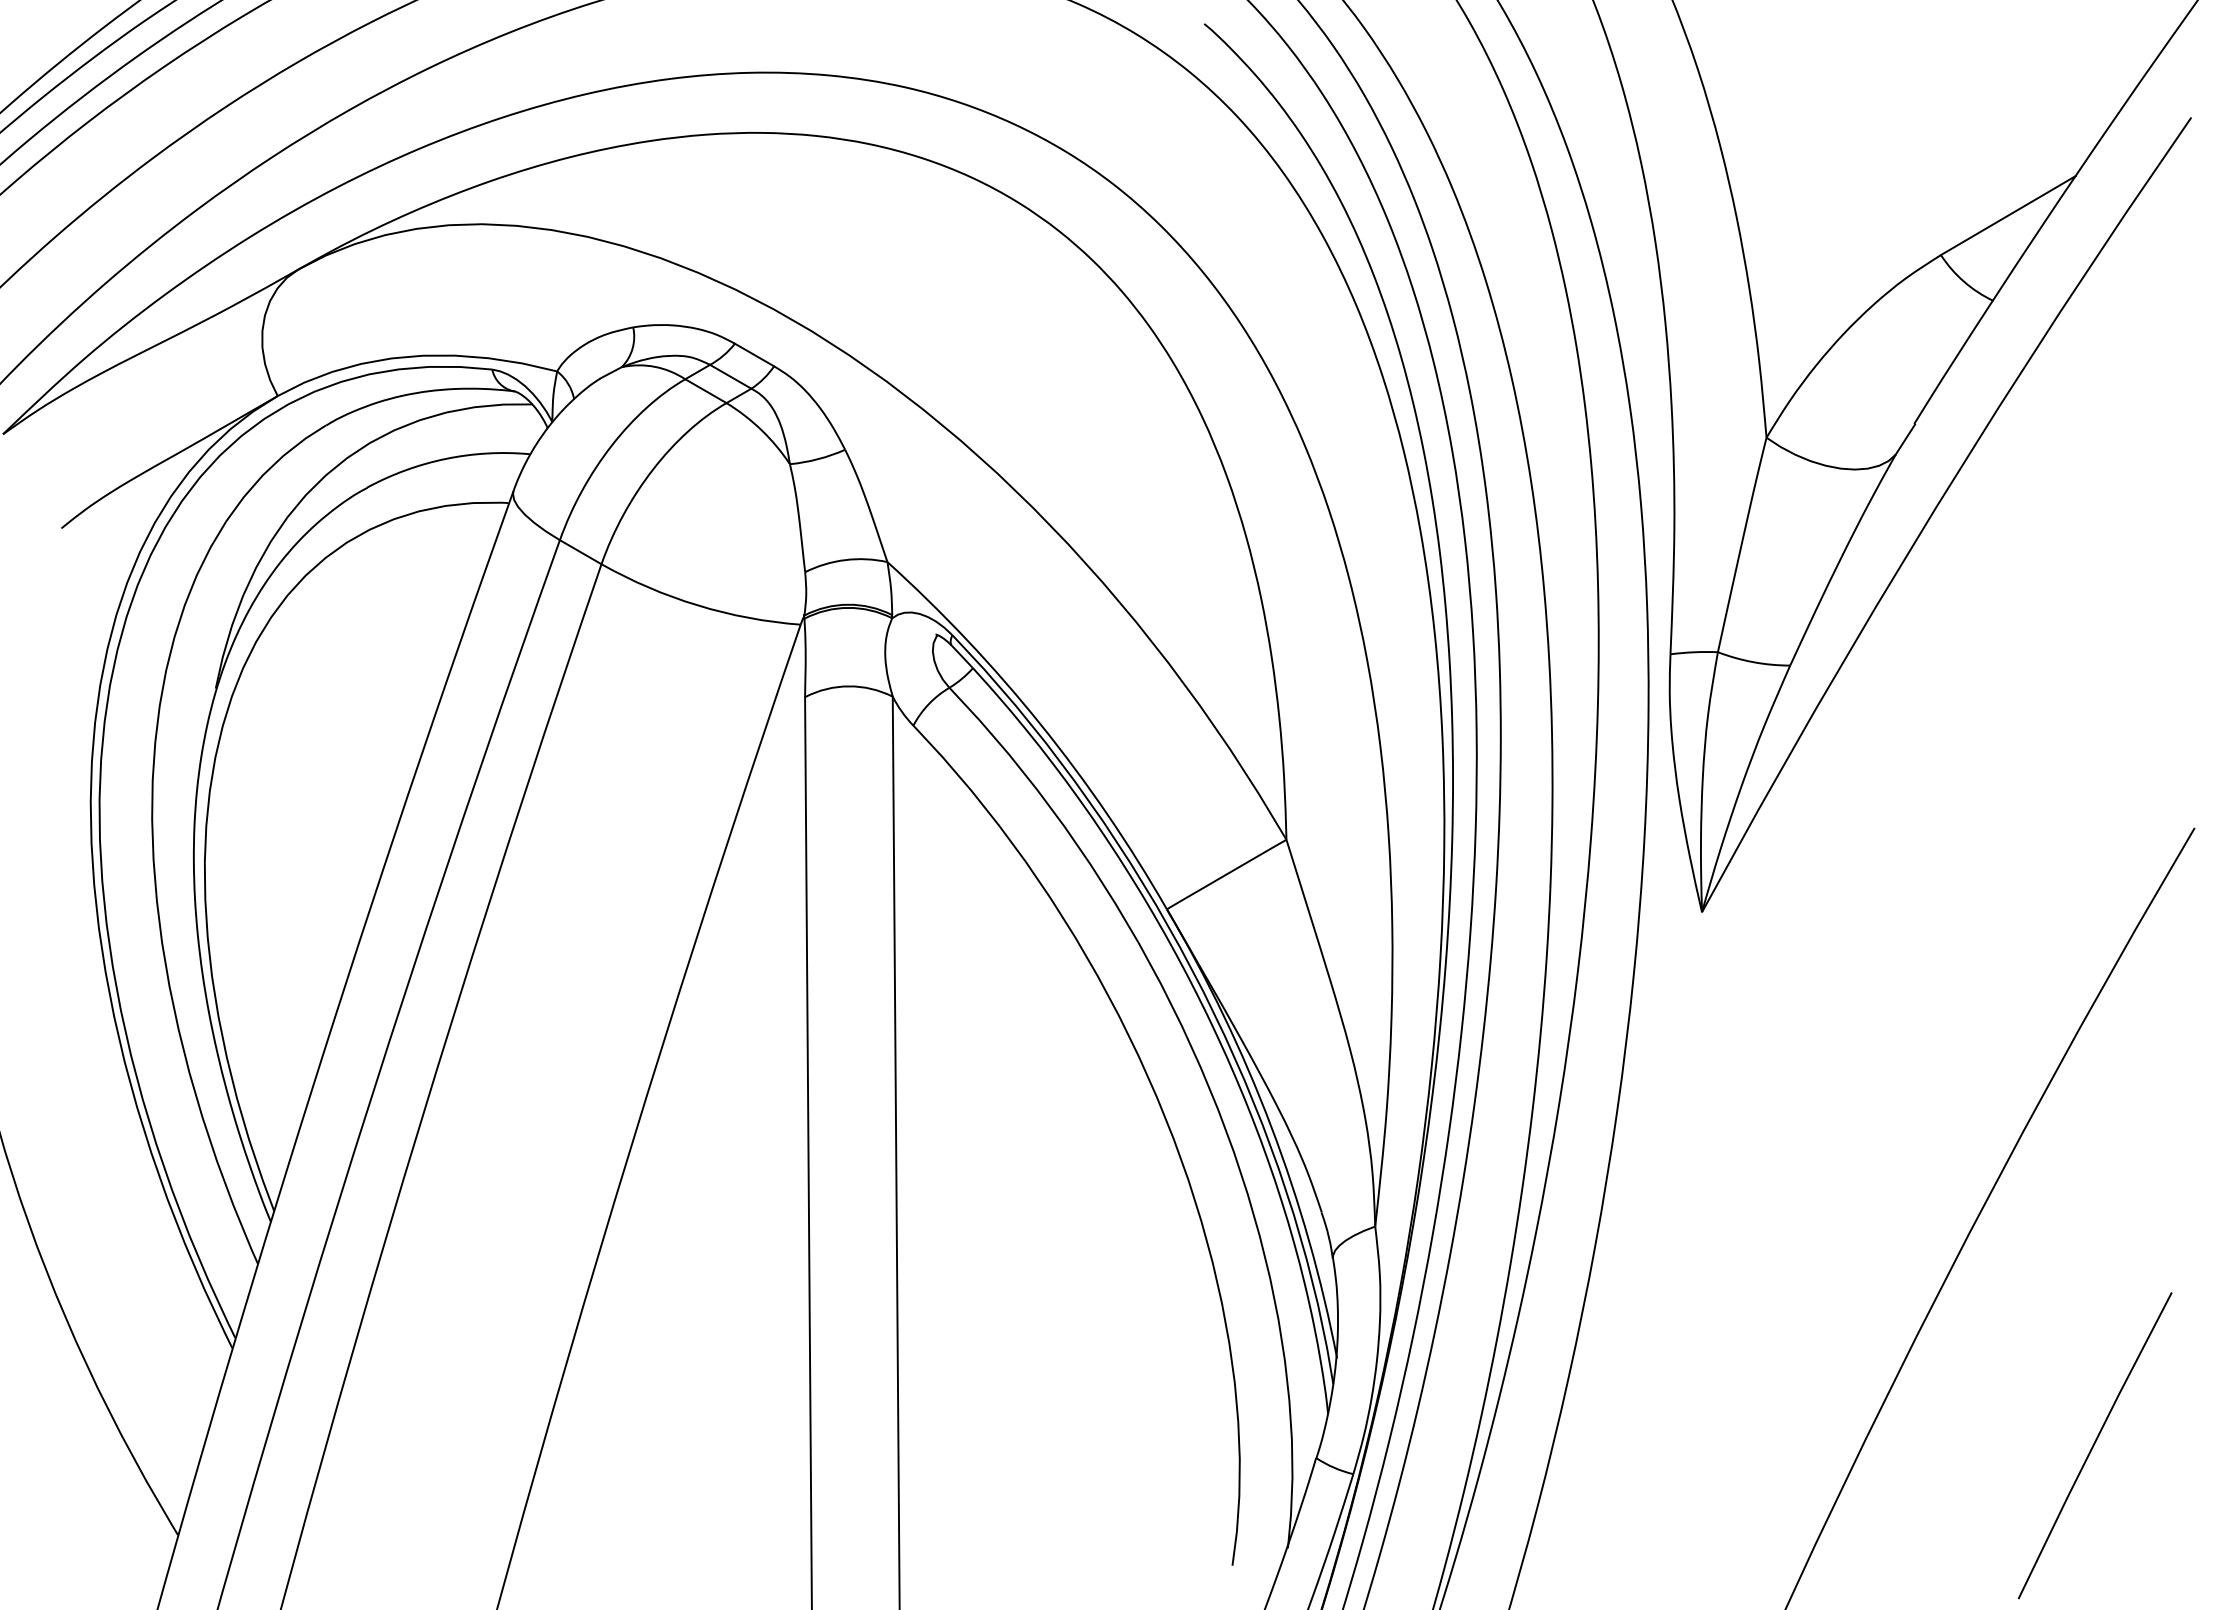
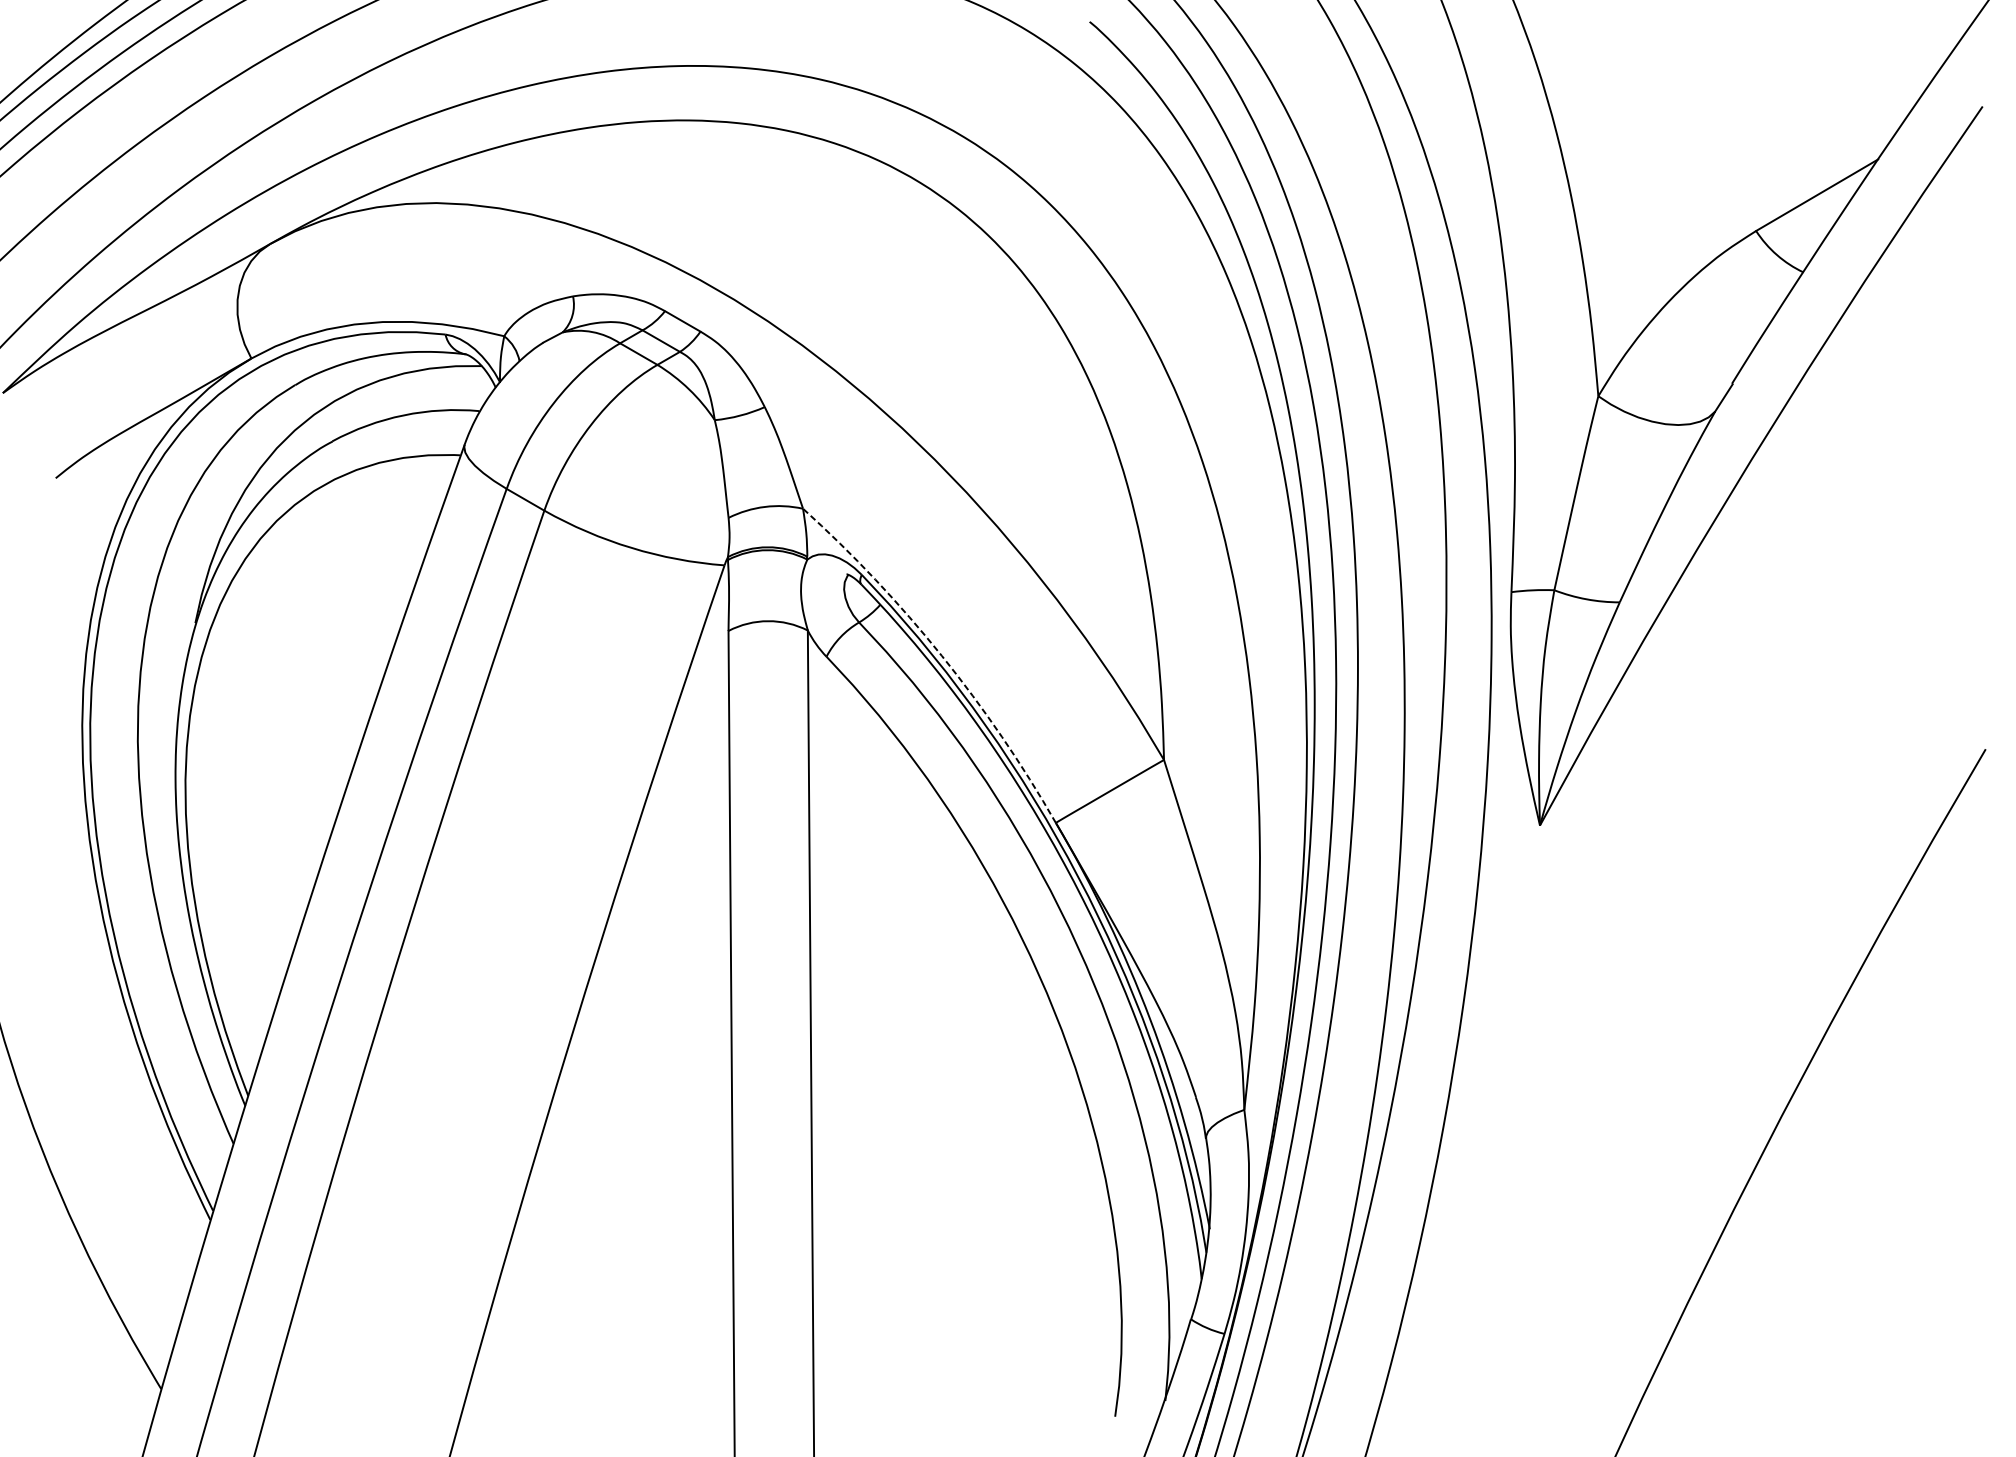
arc: (1040, 724) -> (941, 655), solid -> dashed
line: (2094, 1445) -> (1895, 1307), removed

